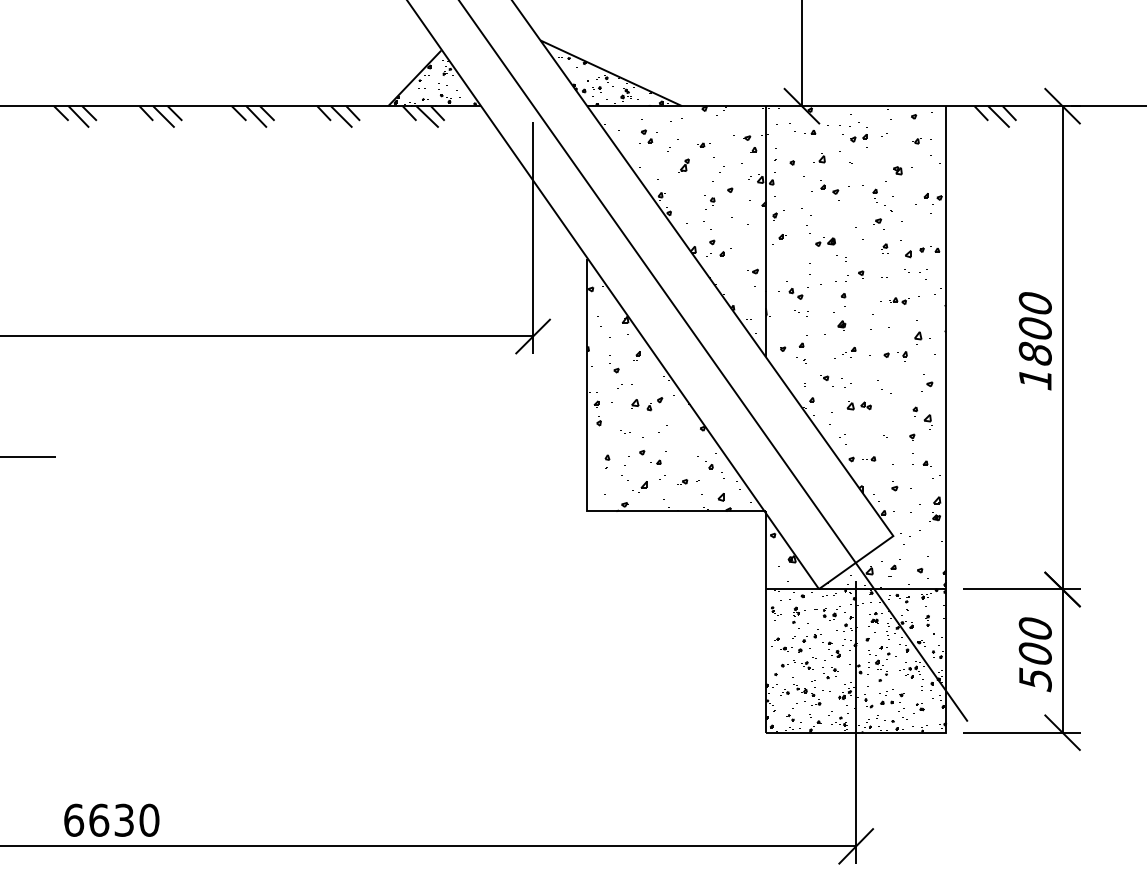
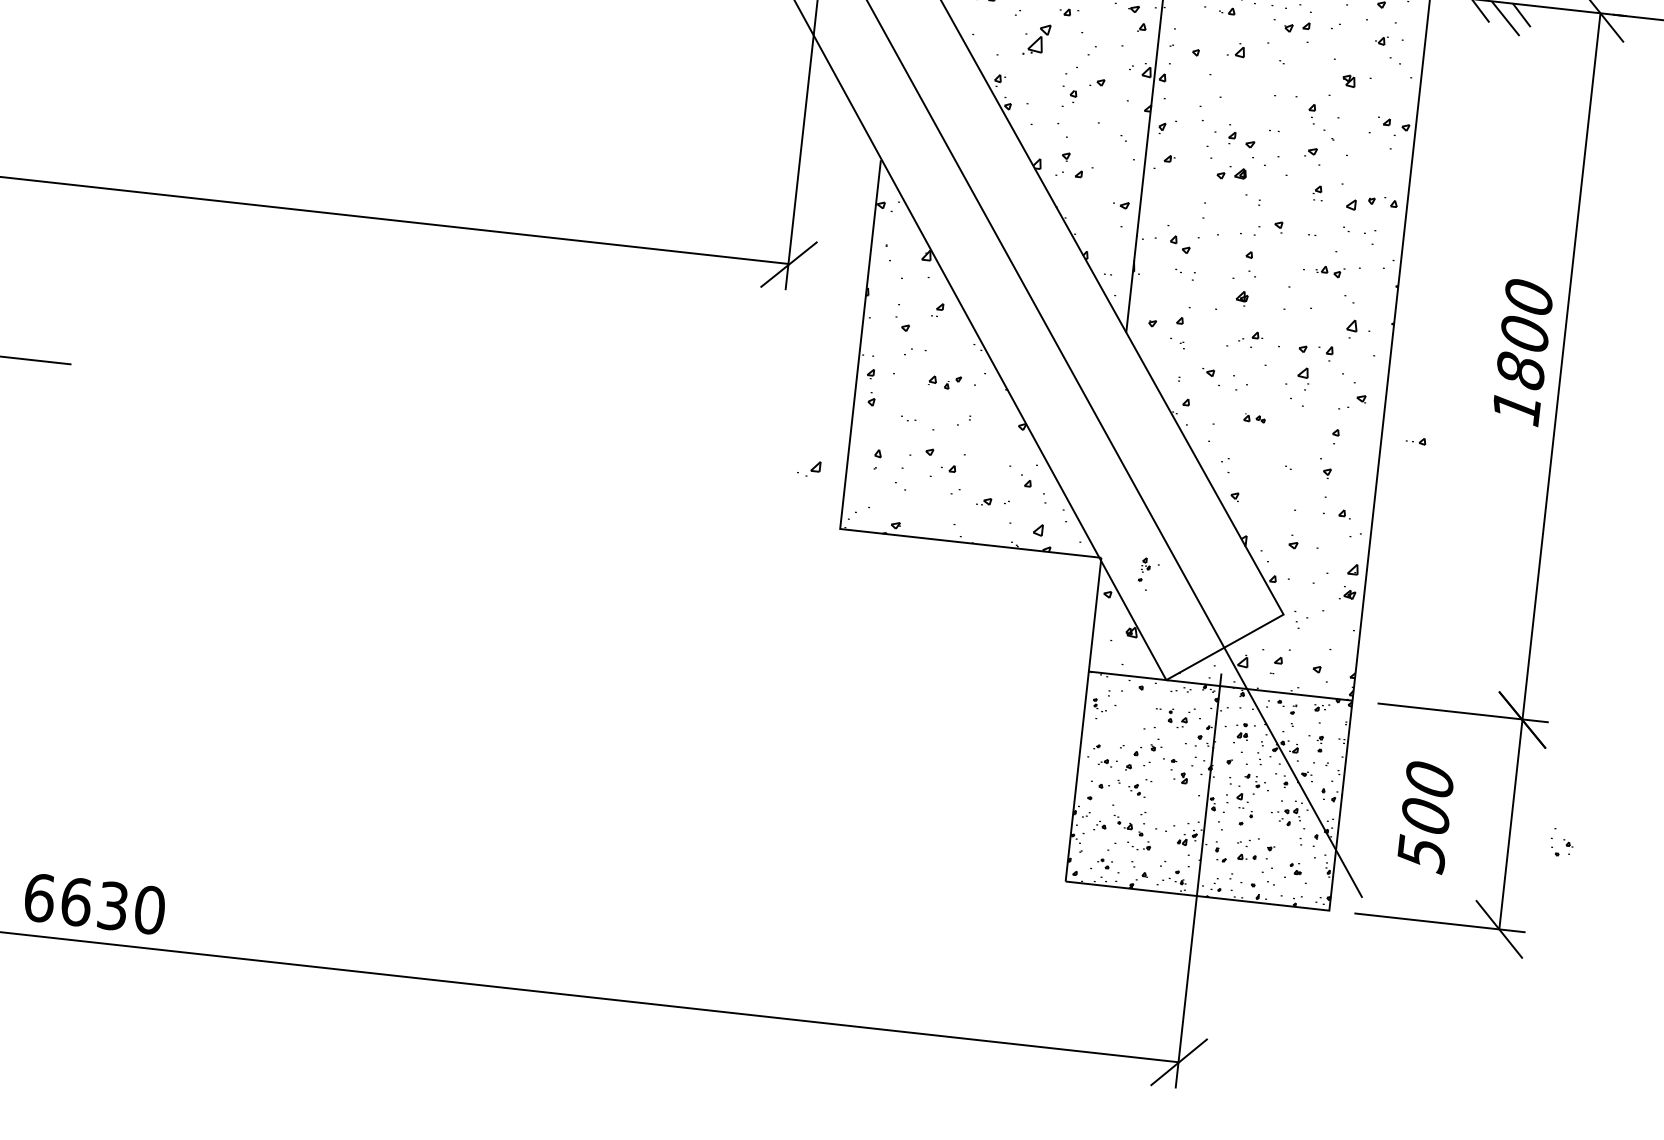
part: (683, 165) -> (1036, 38), size x1.6
part: (829, 190) -> (1241, 141), moved
part: (647, 404) -> (945, 382), size x0.7
part: (858, 405) -> (1253, 417), size x0.6
part: (927, 421) -> (1302, 377), moved
part: (869, 458) -> (1417, 440), moved
part: (639, 486) -> (808, 468), moved
part: (798, 617) -> (1147, 573), moved
text: (1034, 654) -> (1424, 817), moved
part: (830, 669) -> (1562, 842), moved

